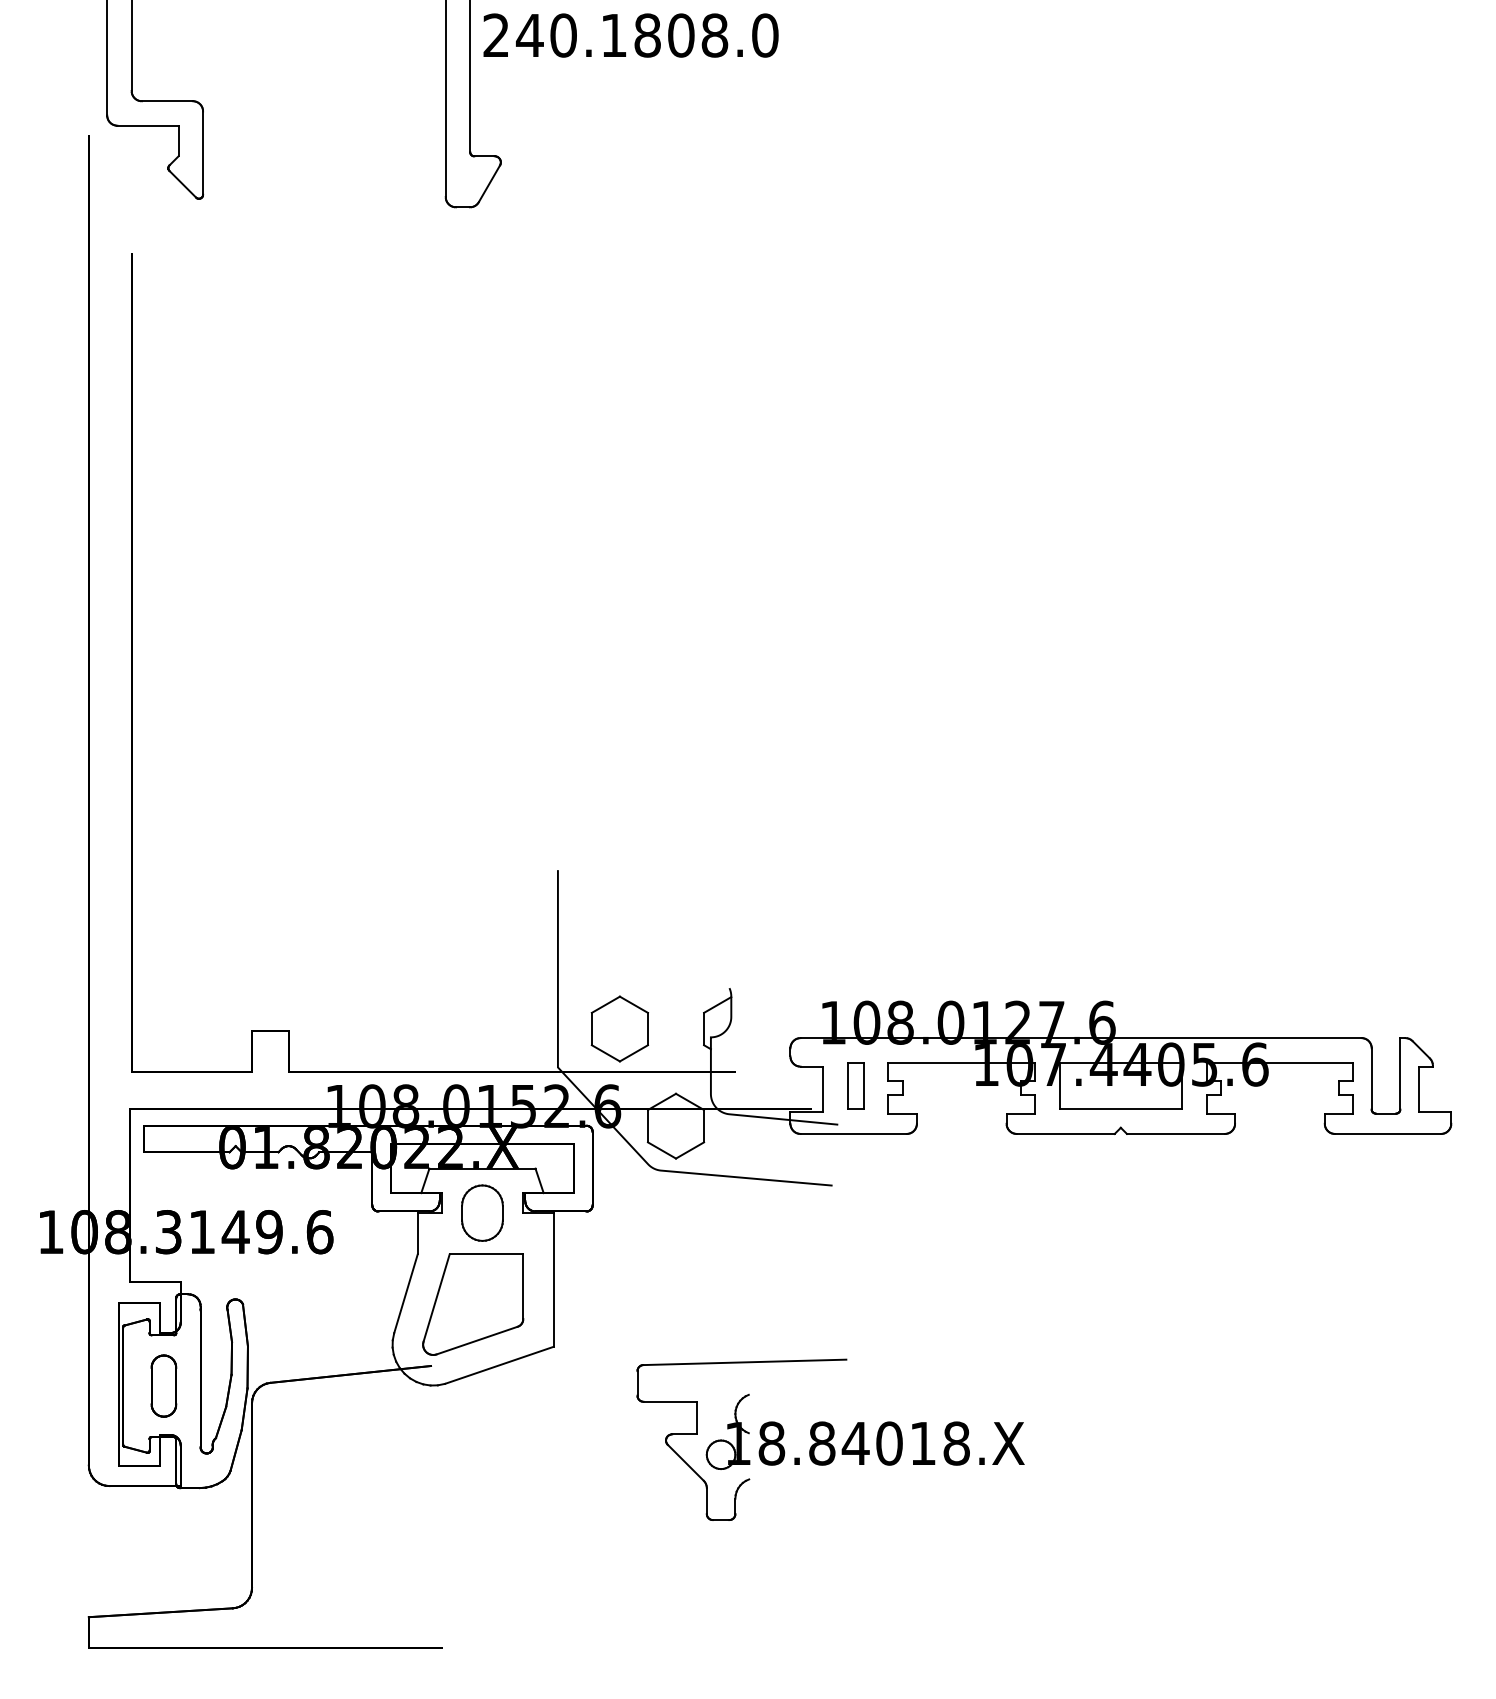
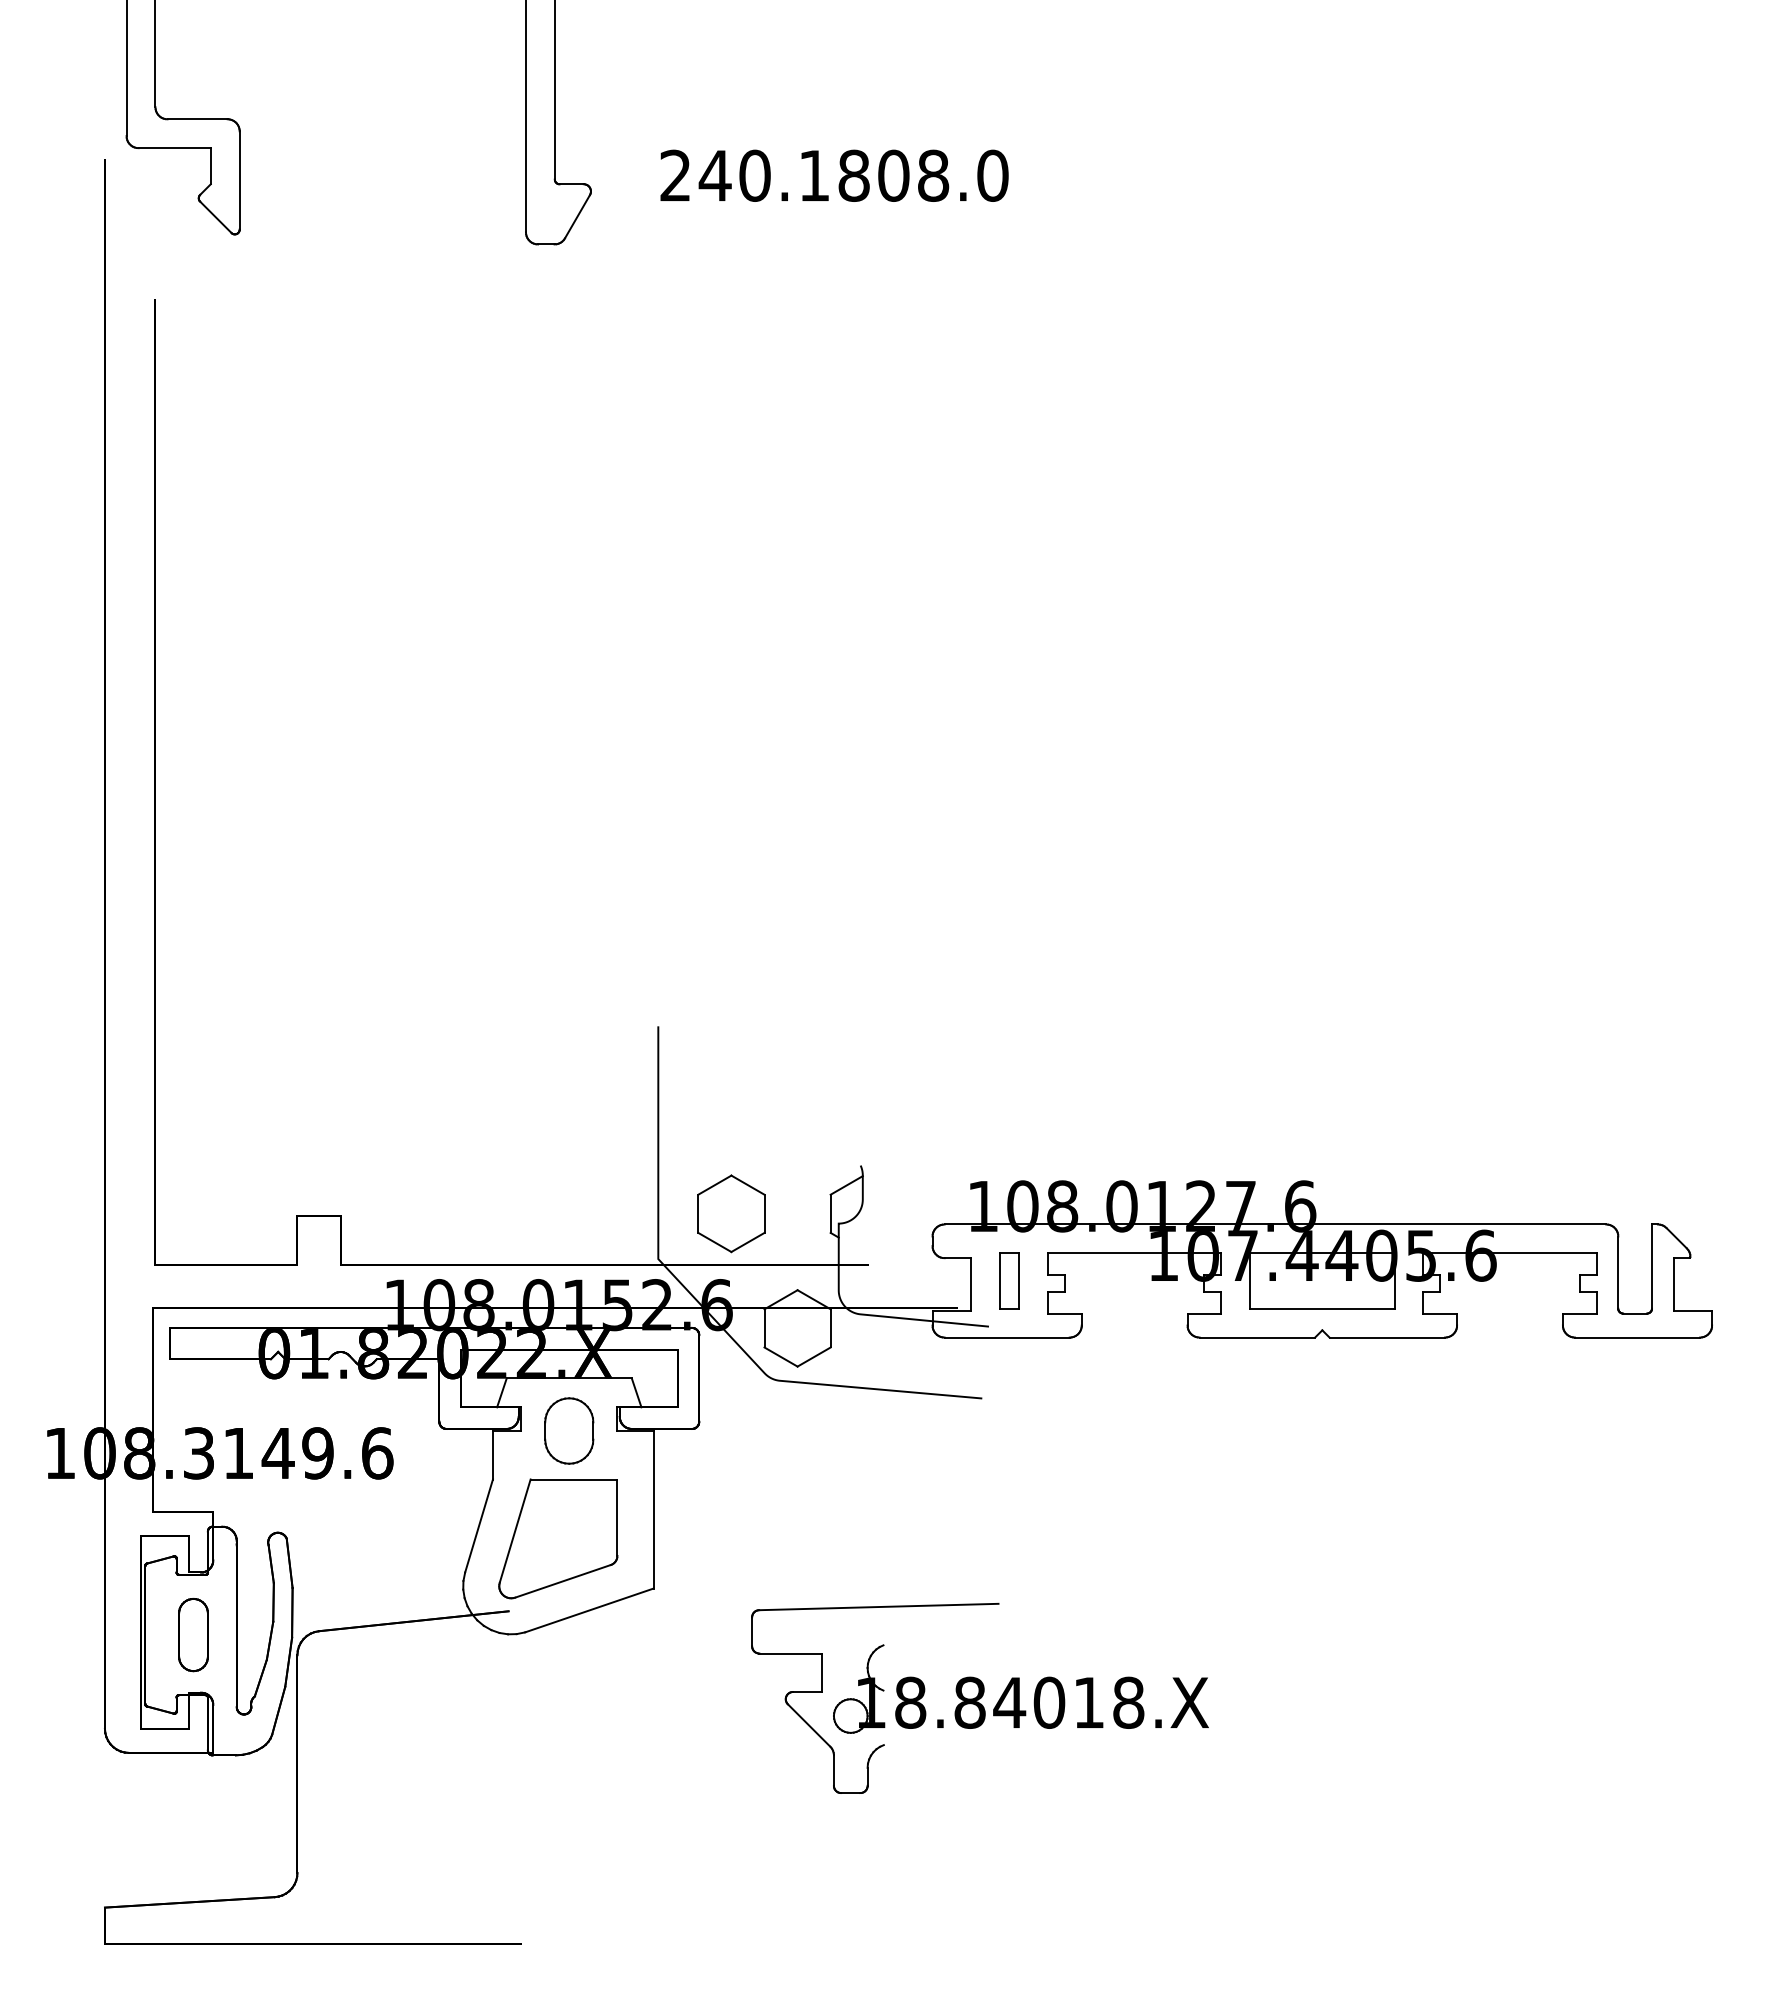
text: (631, 35) -> (834, 175), moved

